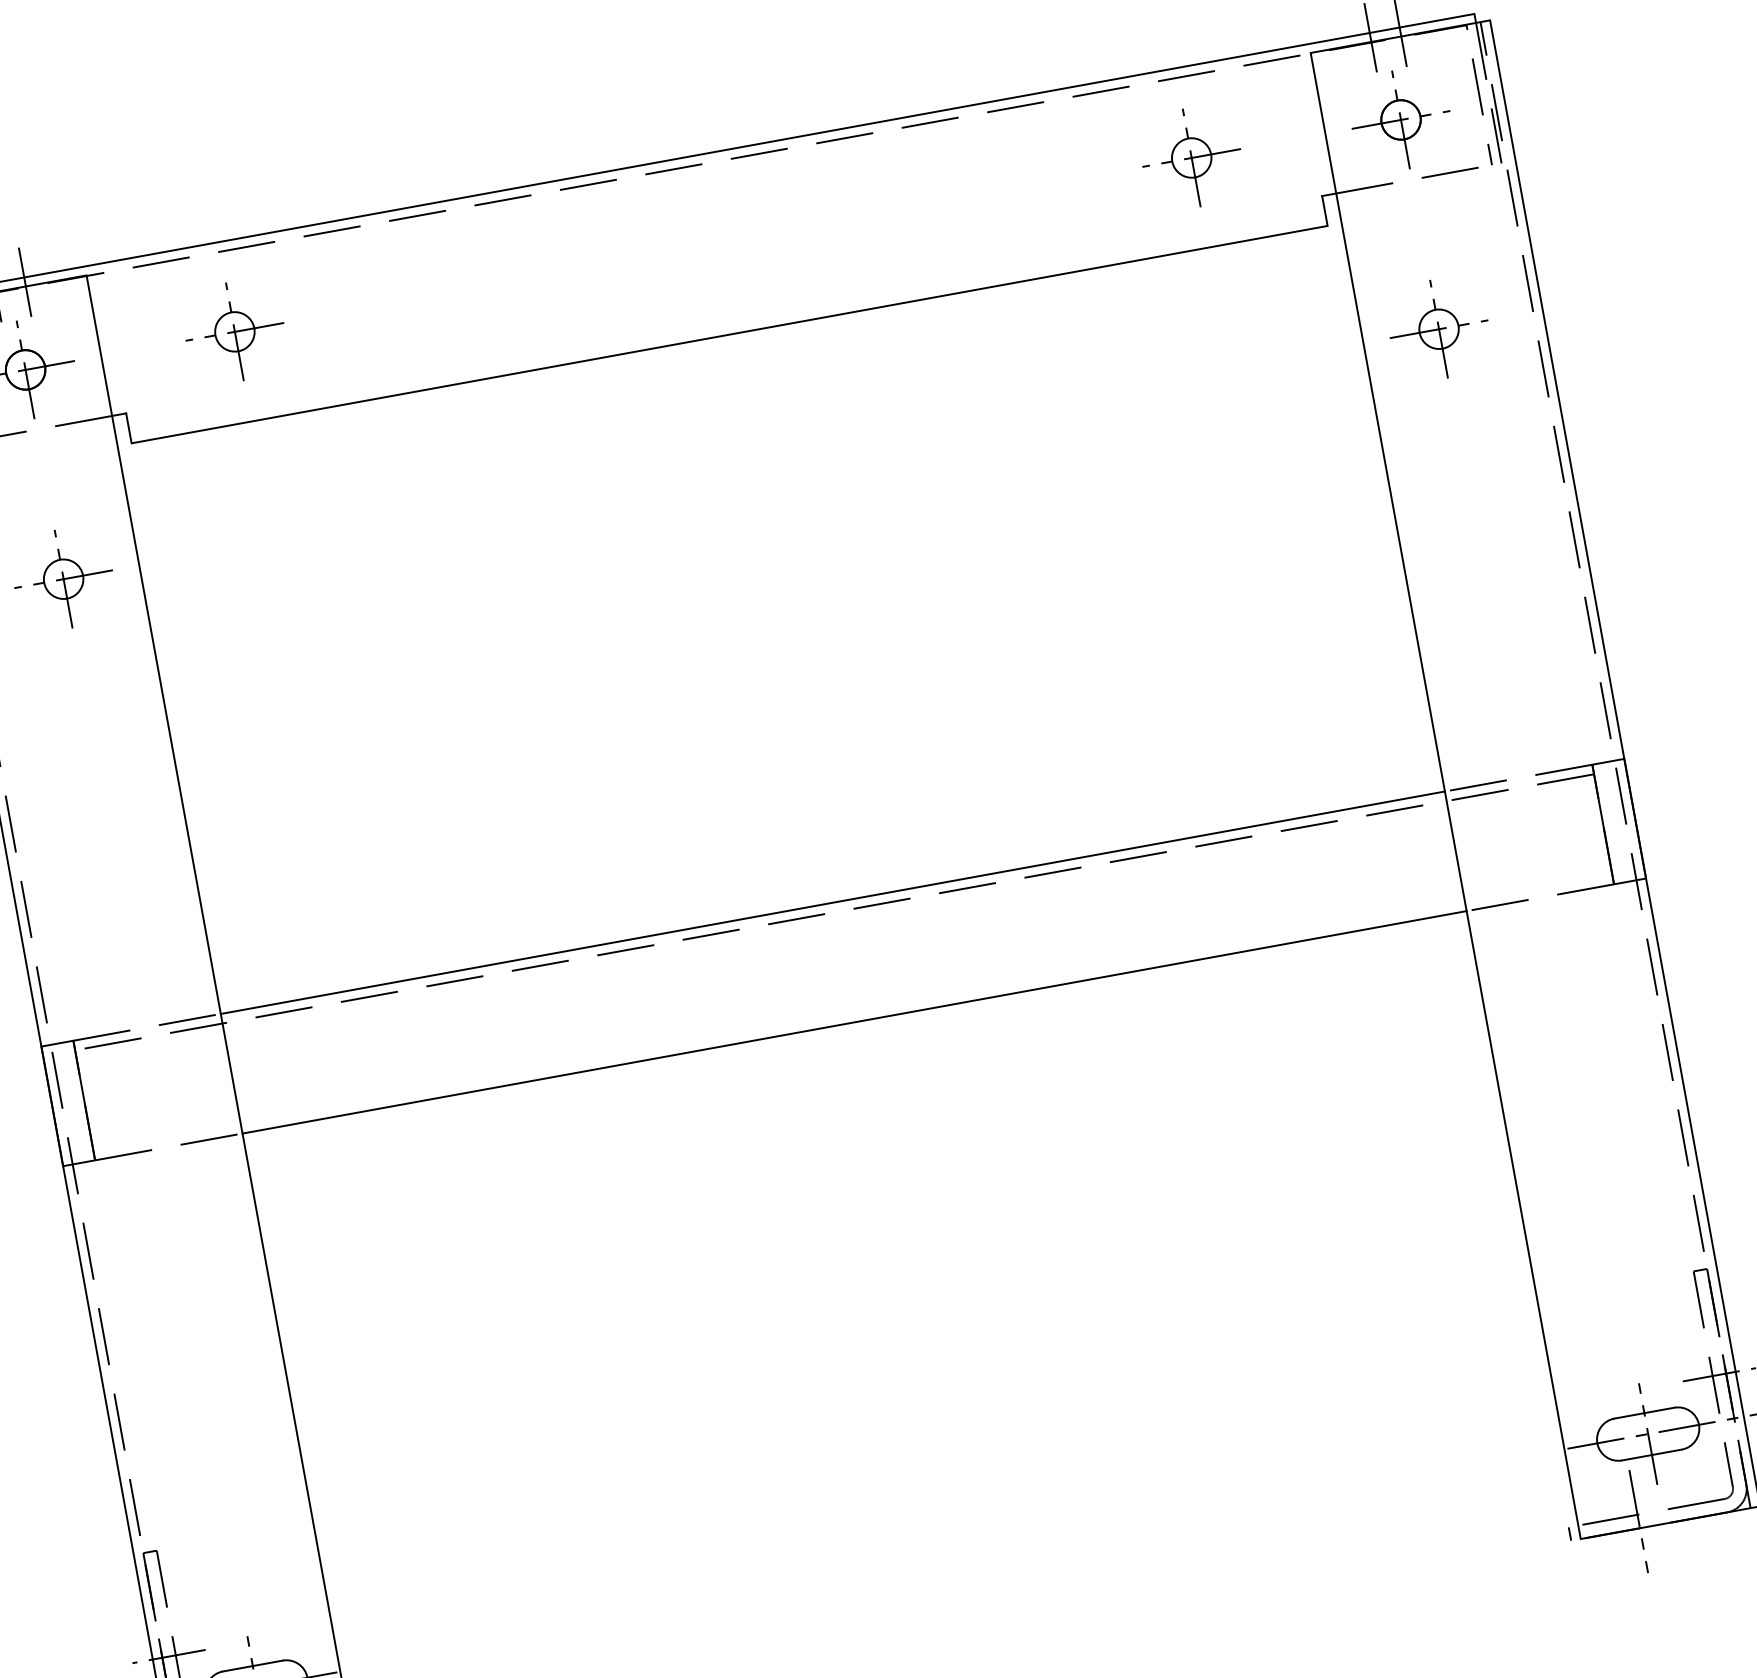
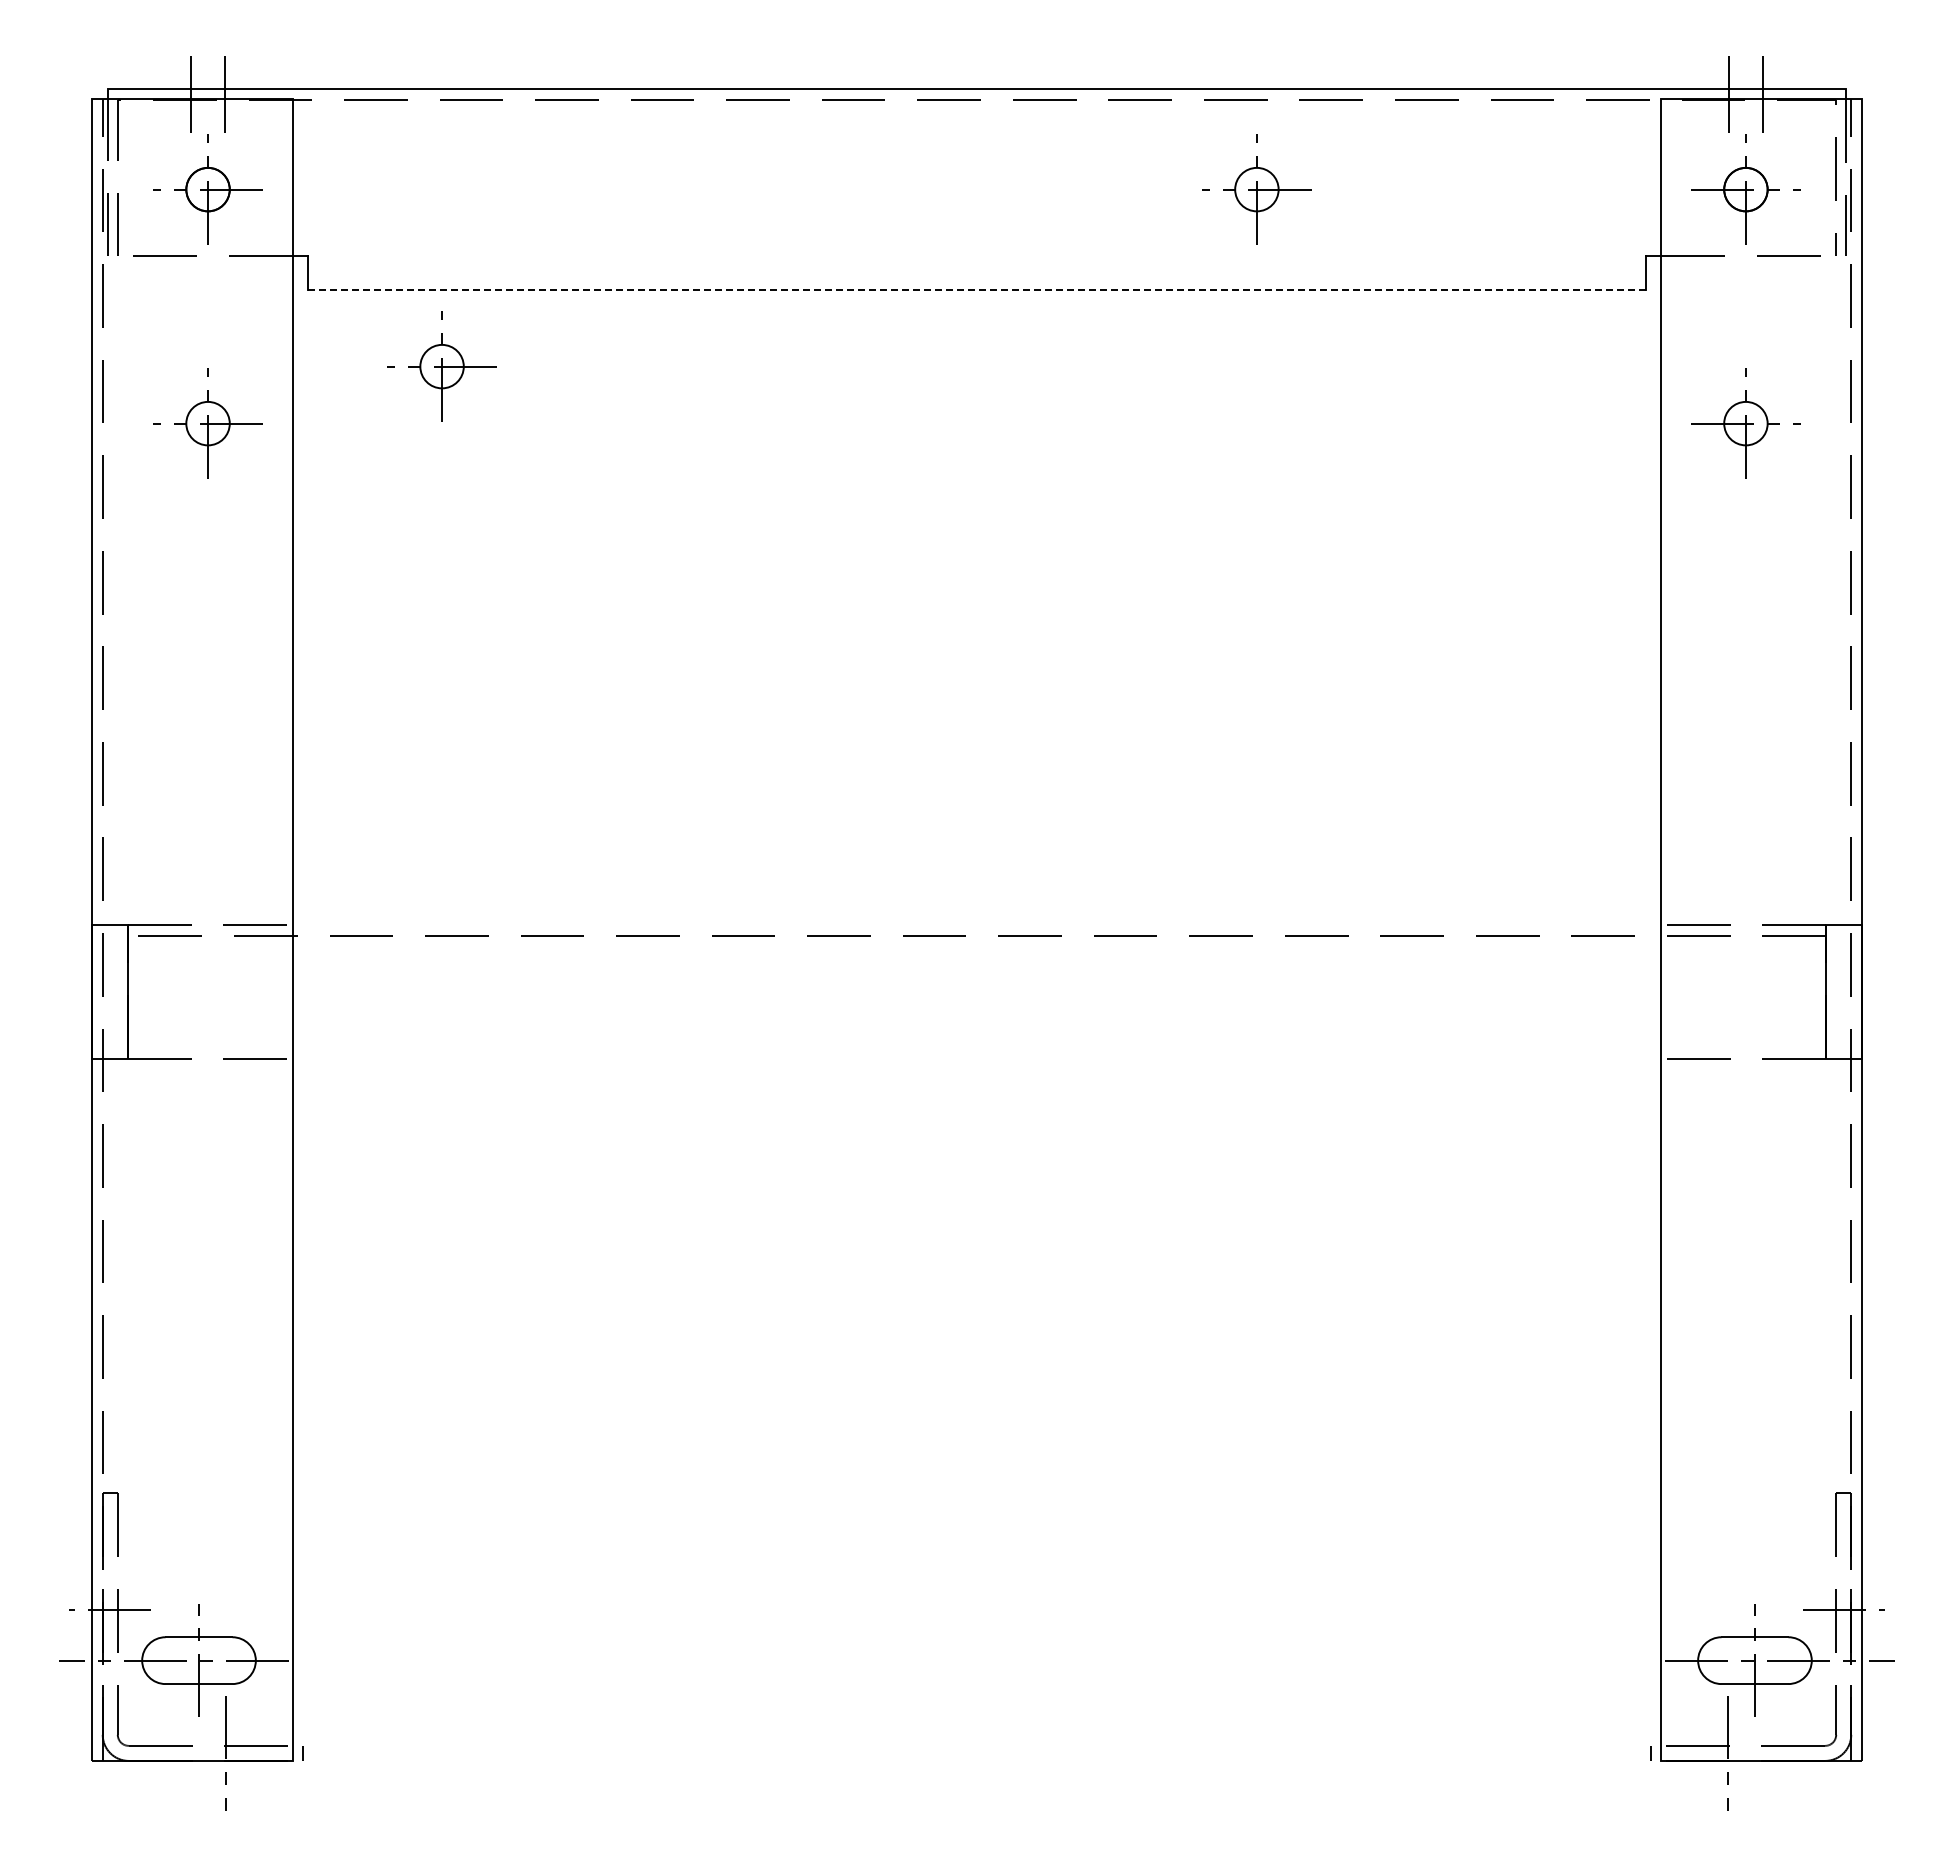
part: (1191, 157) -> (1256, 189), moved
part: (234, 331) -> (441, 366), moved
line: (729, 334) -> (976, 289), solid -> dashed
line: (832, 903) -> (976, 925), removed
line: (854, 1022) -> (976, 1058), removed

